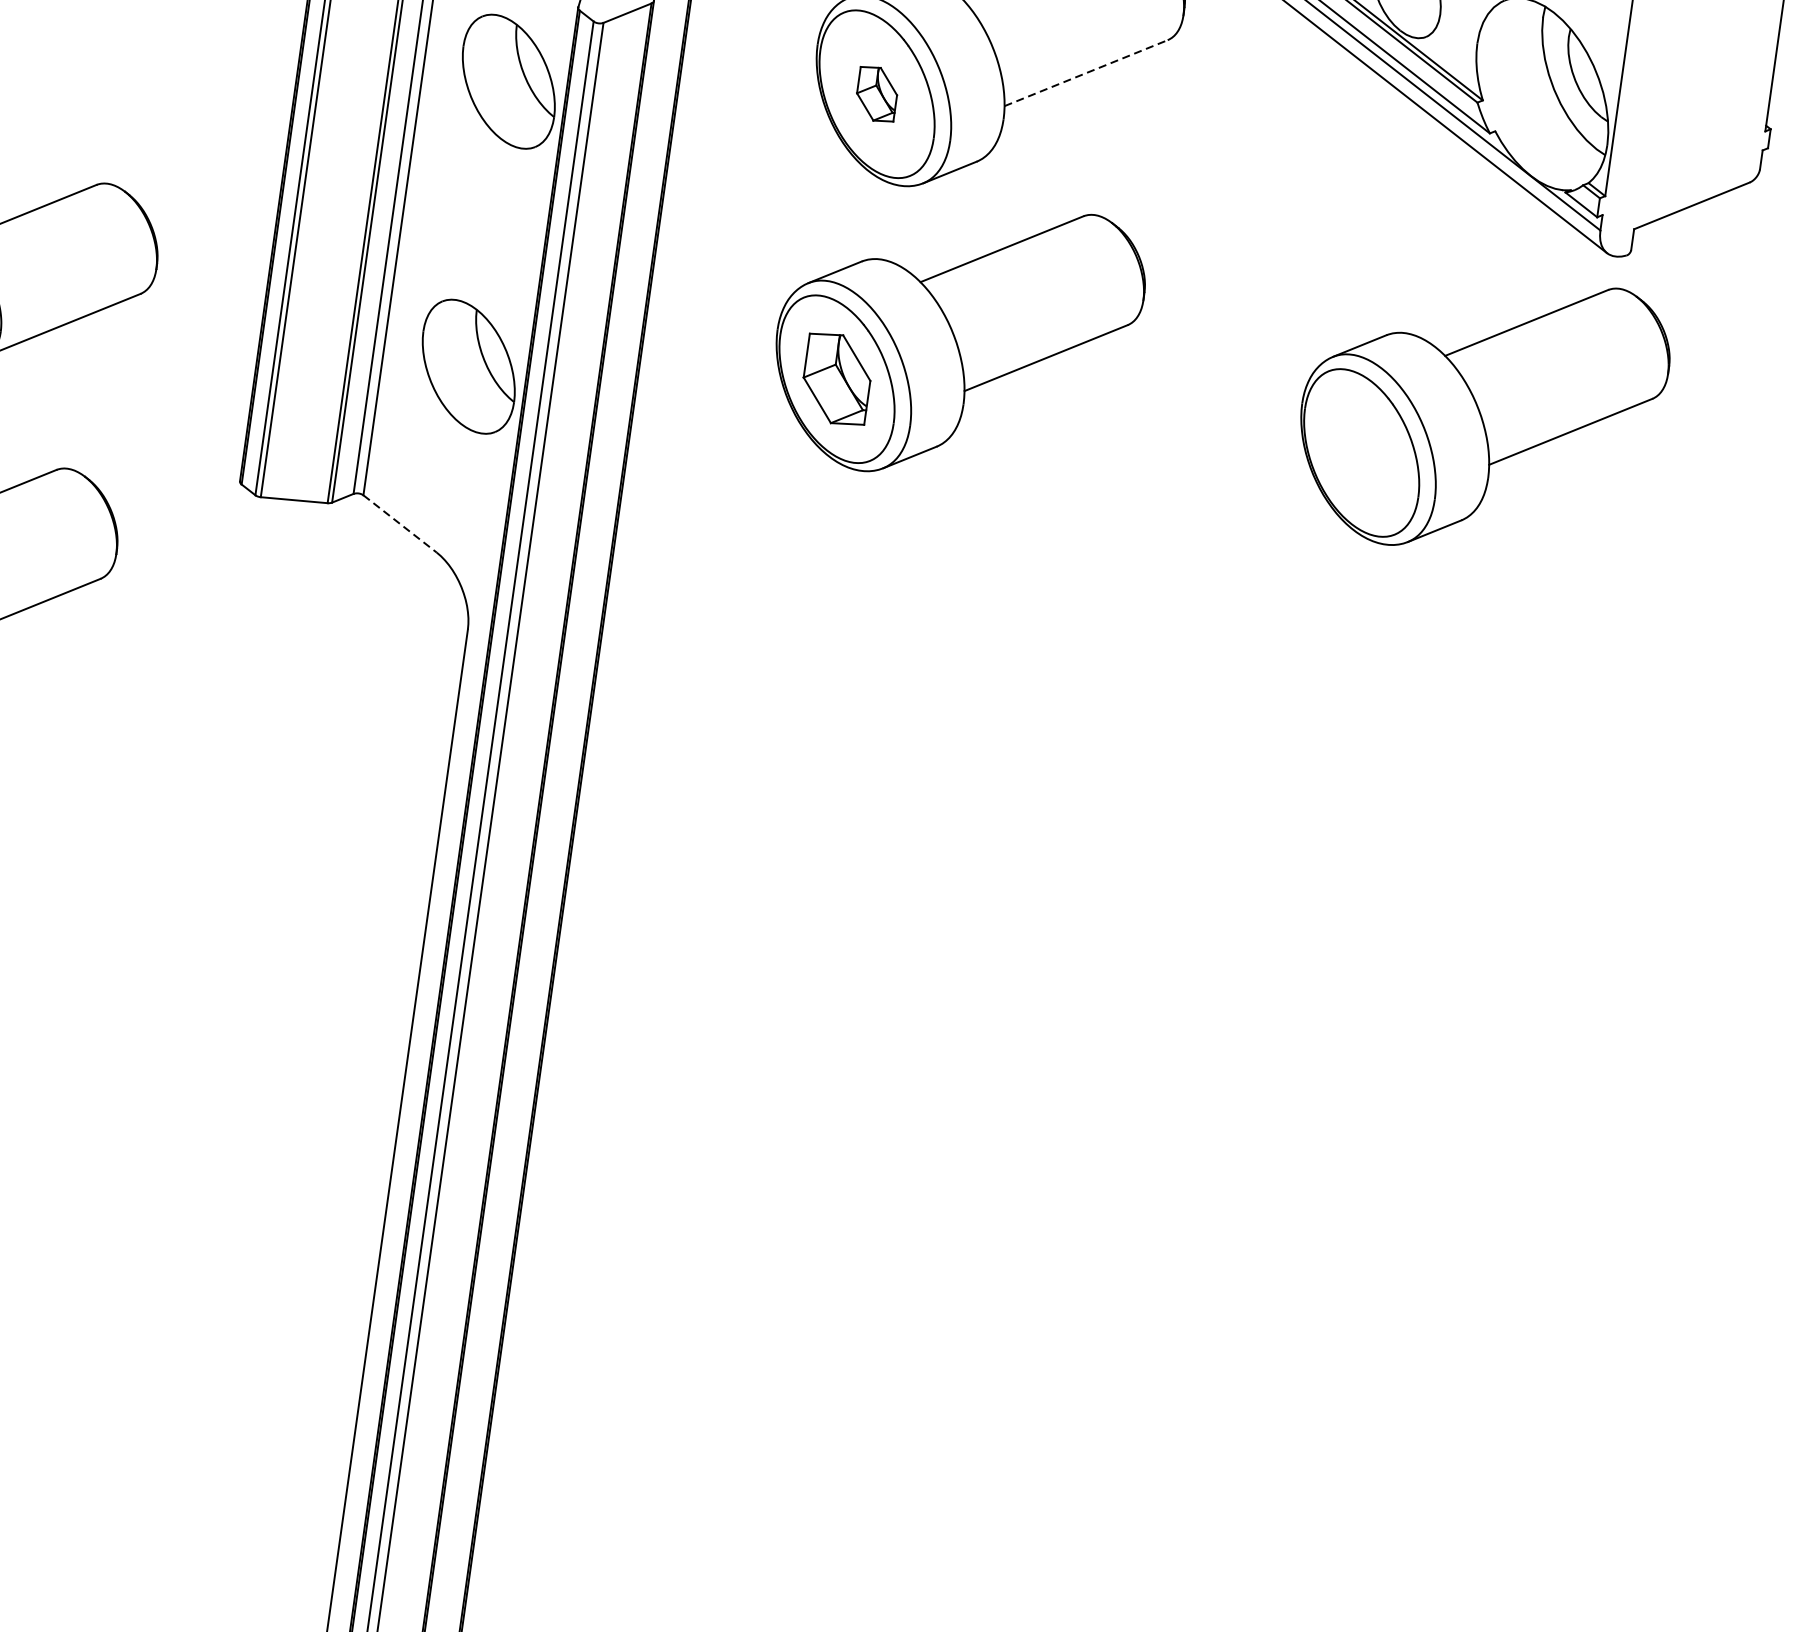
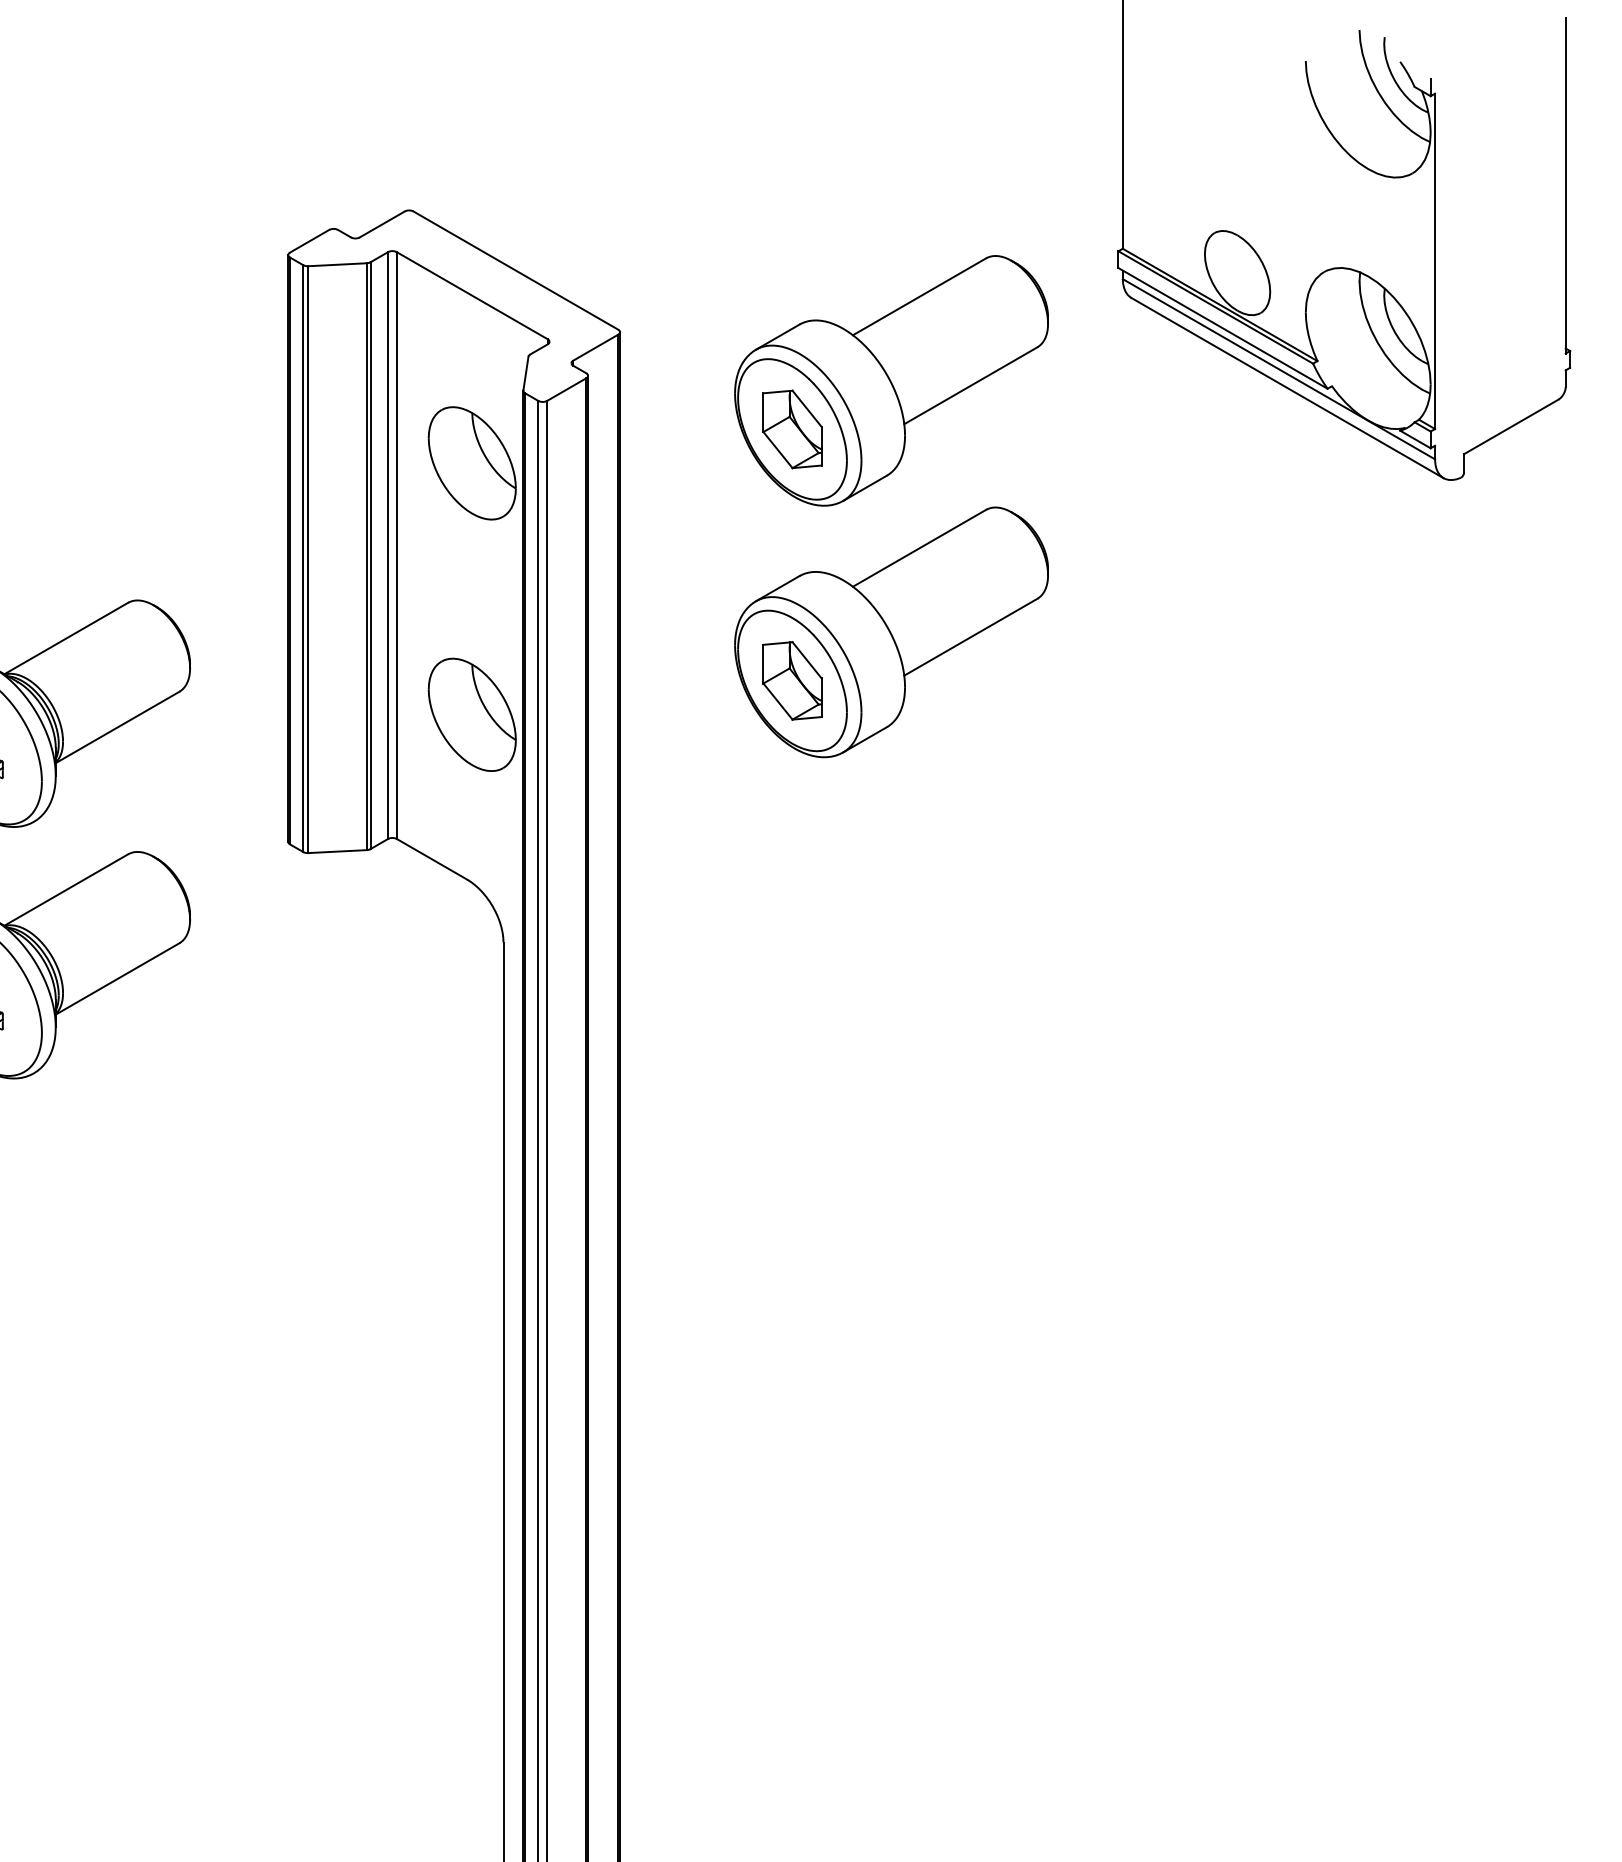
line: (1085, 72) -> (970, 385), dashed -> solid
part: (877, 94) -> (792, 429), size x1.67
part: (1481, 413) -> (1354, 632), removed
line: (400, 524) -> (432, 859), dashed -> solid

